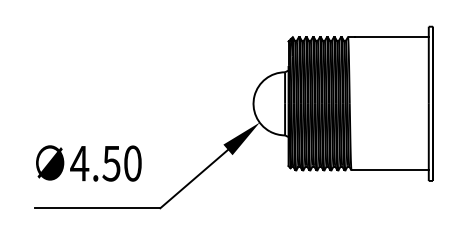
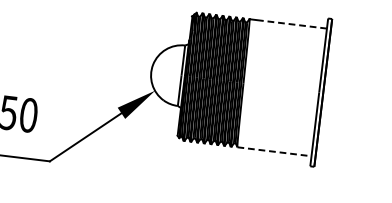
line: (392, 37) -> (292, 24), solid -> dashed
line: (390, 170) -> (274, 151), solid -> dashed

